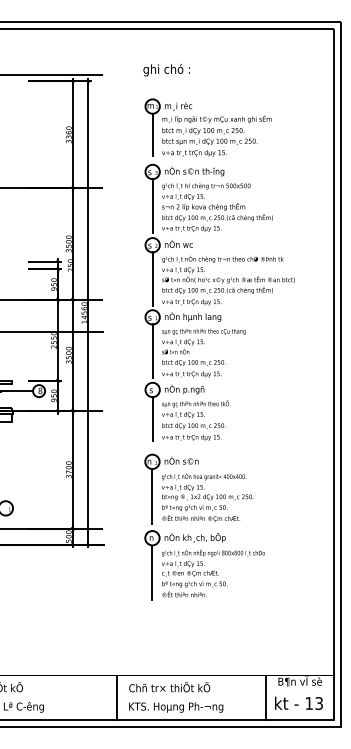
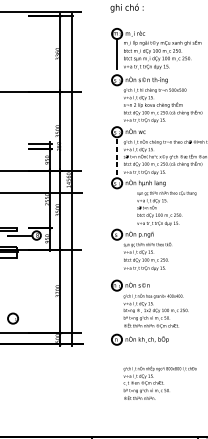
line: (152, 206) -> (116, 104), removed
line: (152, 279) -> (116, 156), solid -> dashed
line: (152, 350) -> (116, 206), removed
text: (203, 353) -> (166, 208), moved
line: (152, 418) -> (116, 254), removed
line: (152, 496) -> (116, 310), removed
line: (152, 572) -> (116, 364), removed
text: (213, 573) -> (160, 383), moved

